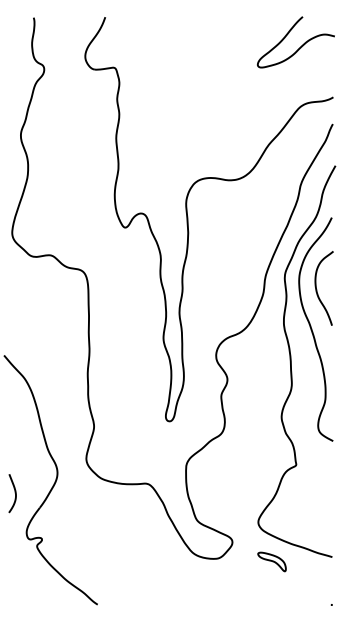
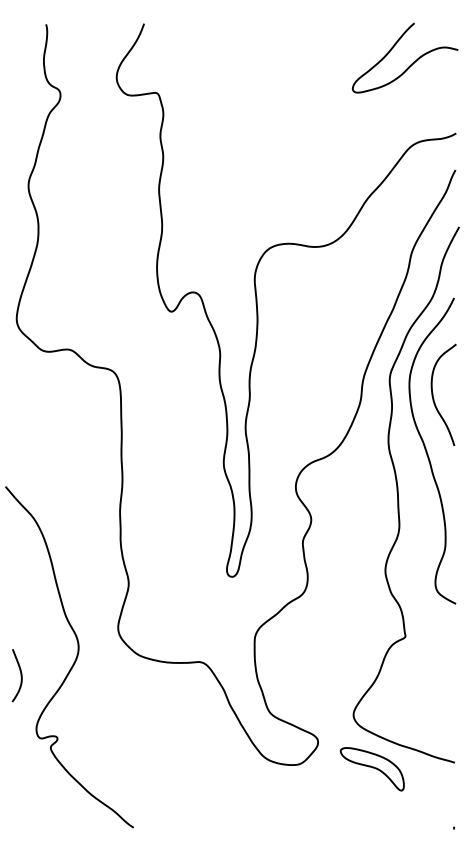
part: (271, 561) -> (371, 768), size x1.67

